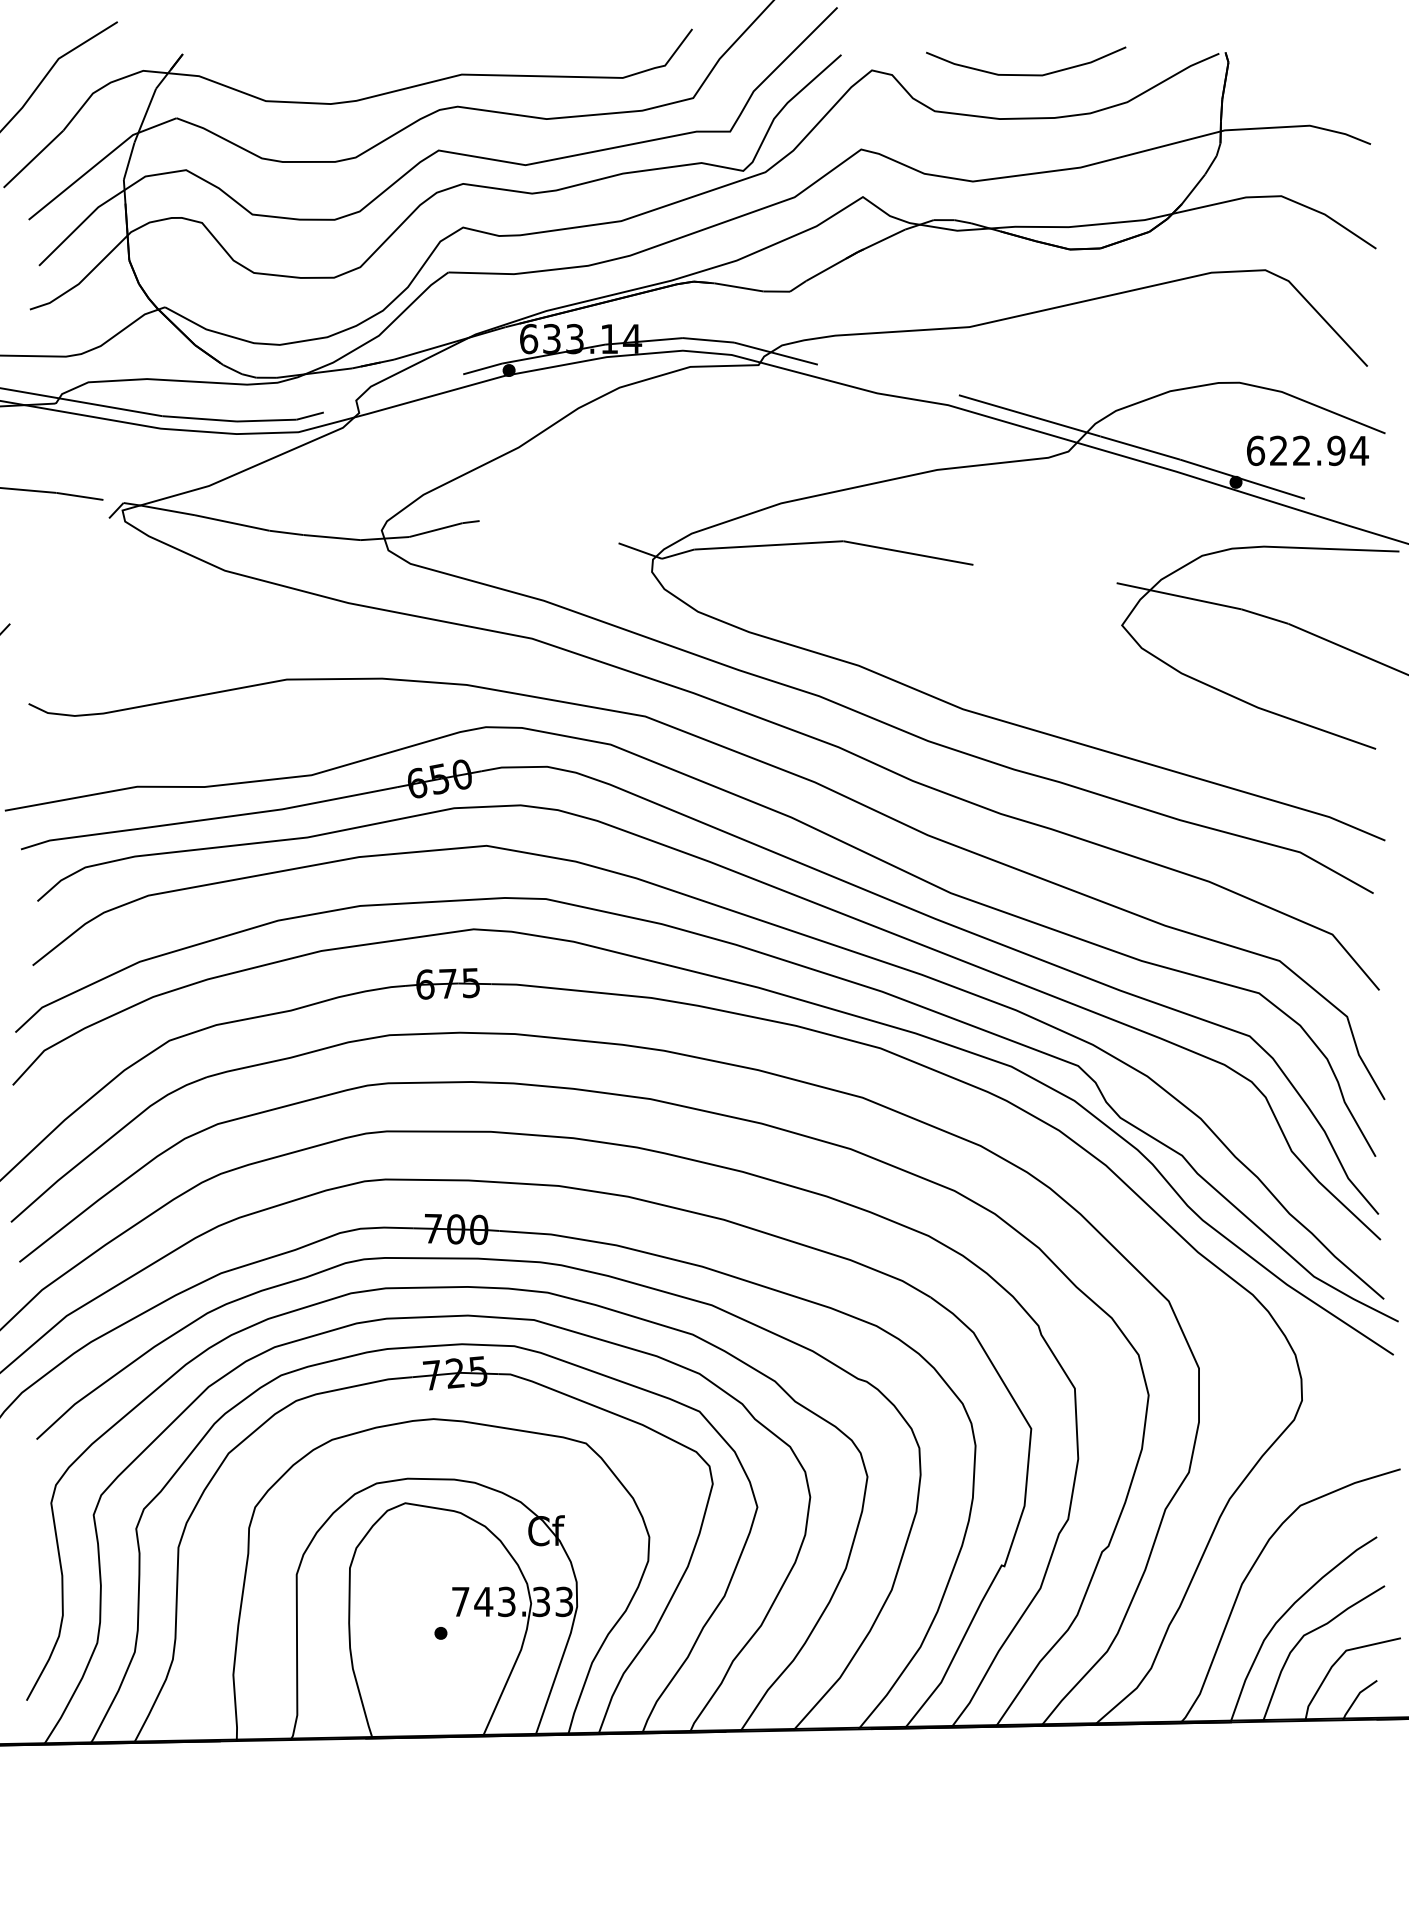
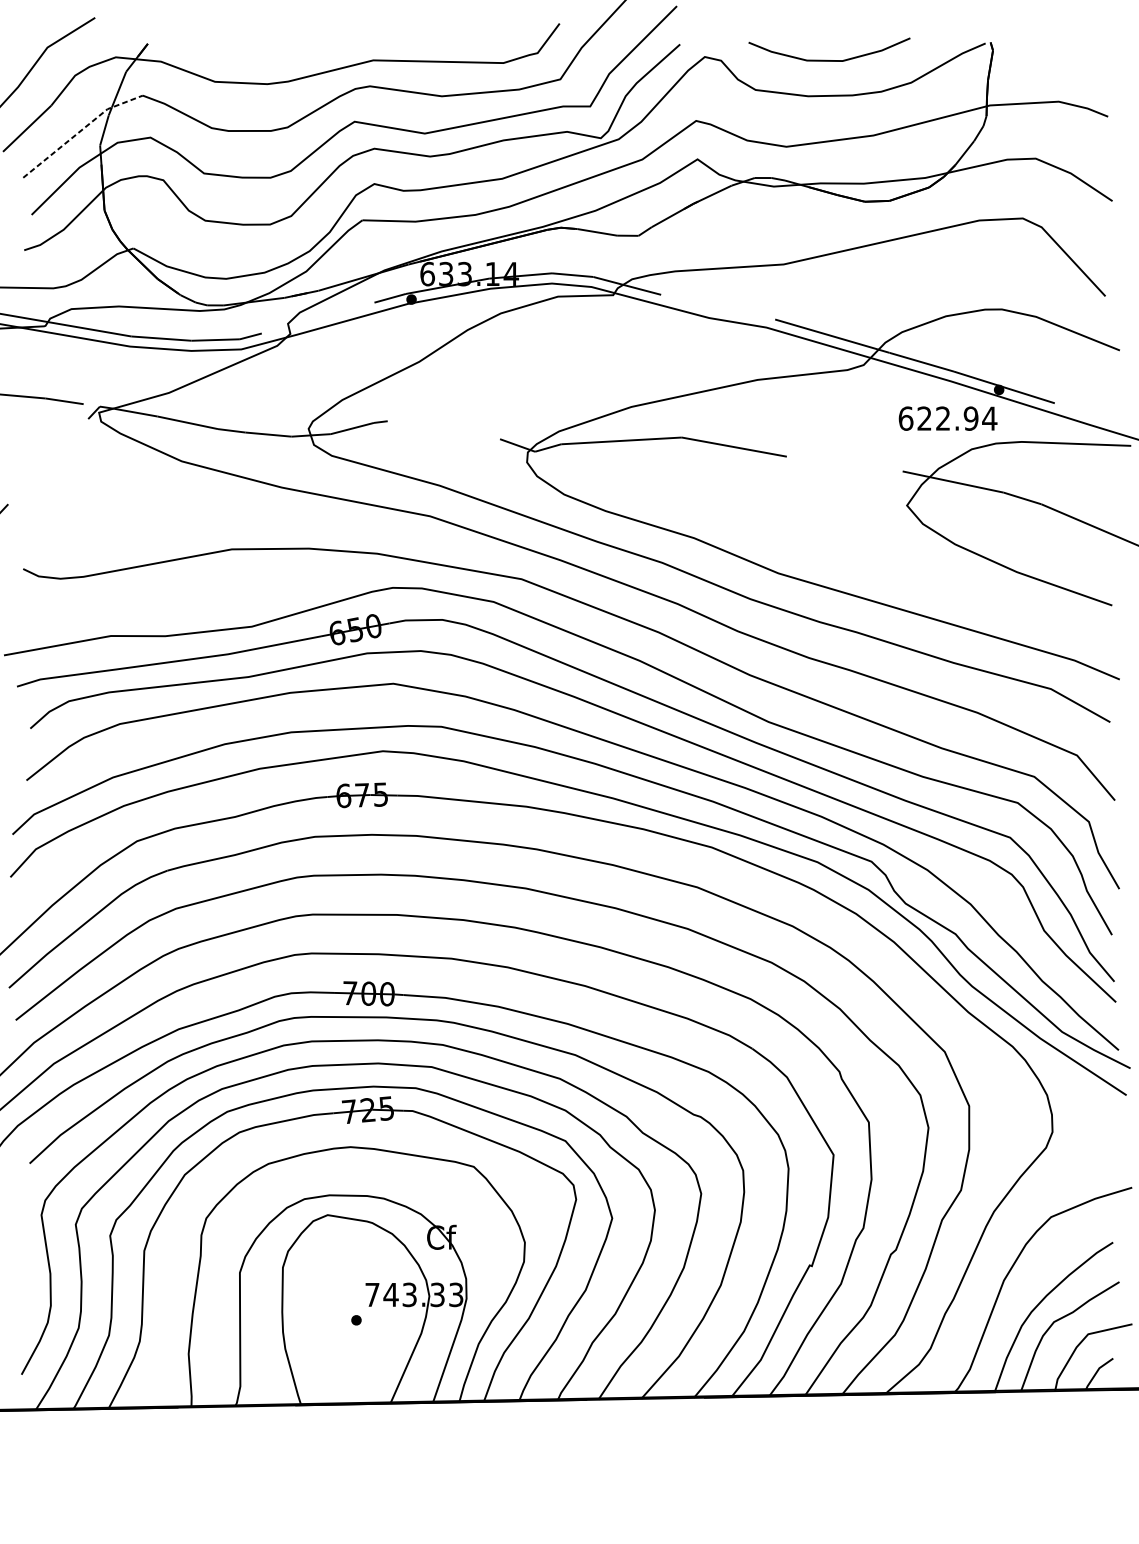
line: (99, 162) -> (80, 131), solid -> dashed
text: (1307, 450) -> (947, 418), moved

